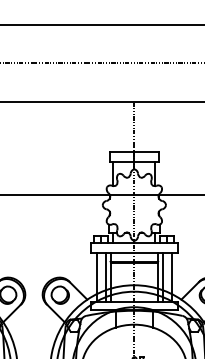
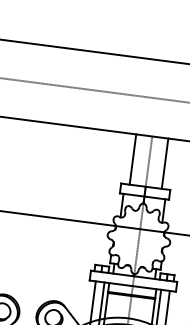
line: (118, 126) -> (133, 158), added
line: (150, 126) -> (165, 163), added

